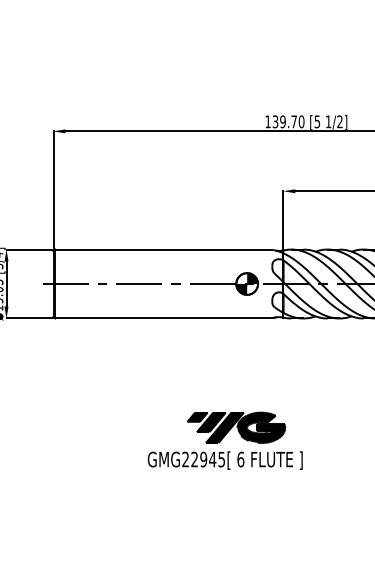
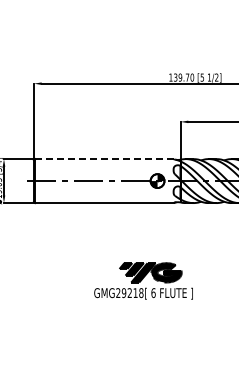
line: (162, 250) -> (103, 159), solid -> dashed
text: (207, 460) -> (132, 293), GMG22945[ -> GMG29218[

